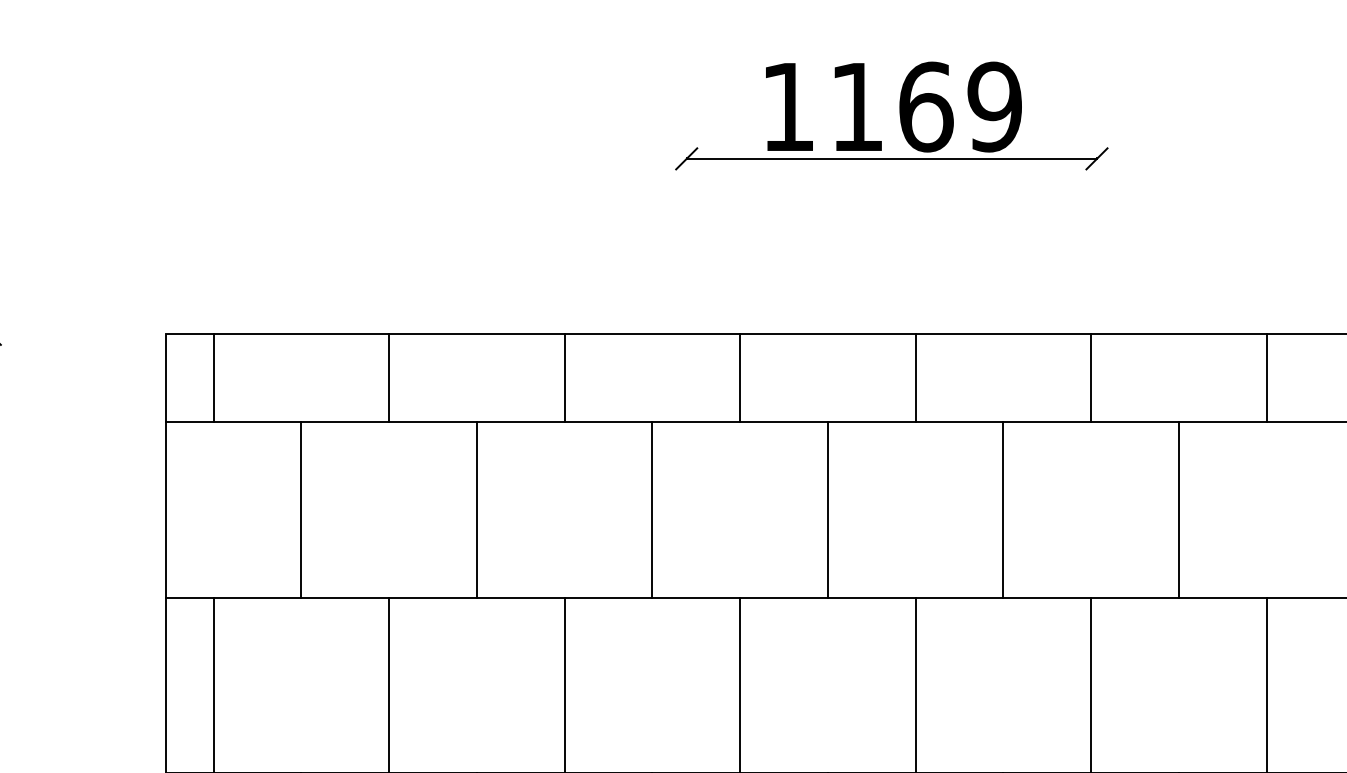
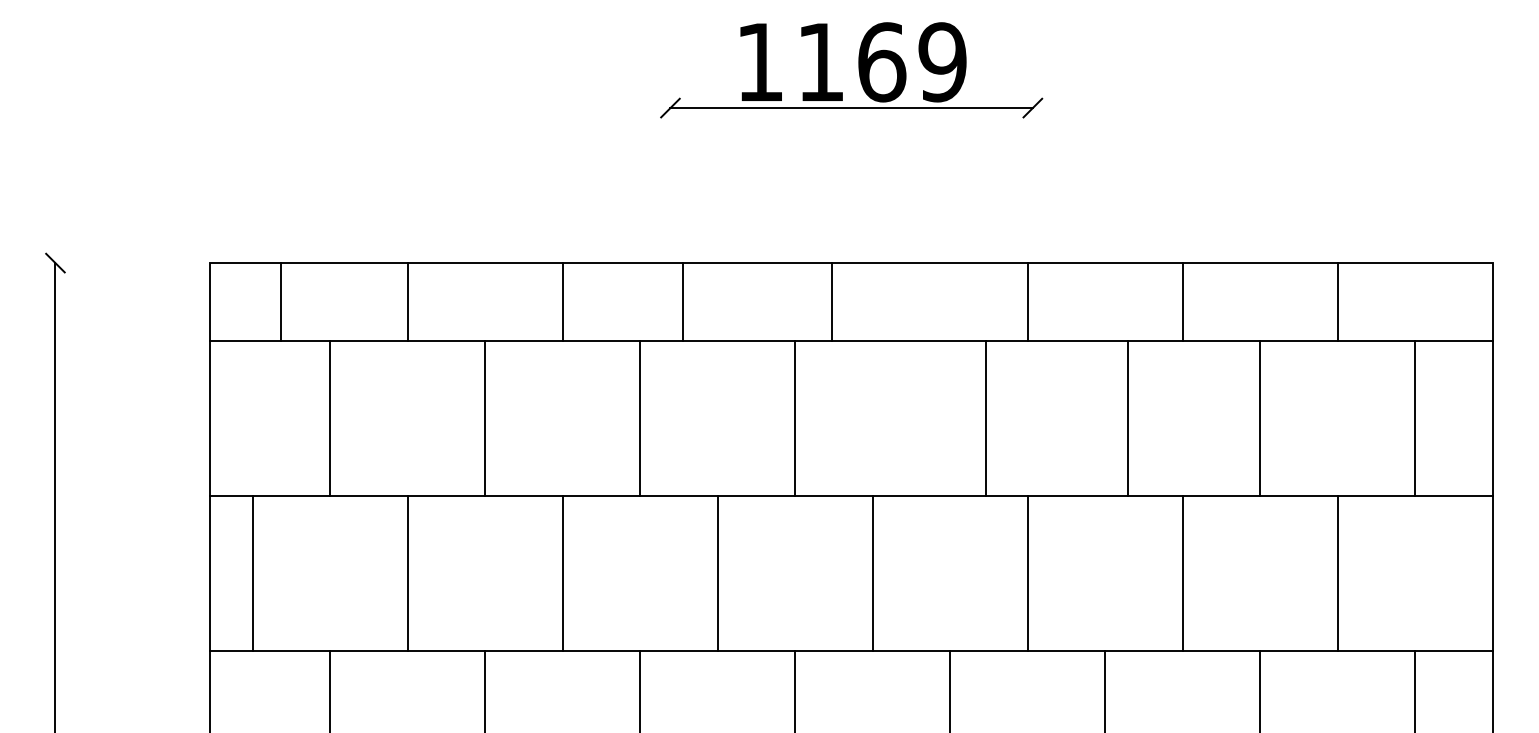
line: (213, 377) -> (280, 301), moved
line: (739, 377) -> (682, 301), moved
line: (915, 377) -> (831, 301), moved
line: (1003, 509) -> (986, 417), moved
line: (1179, 509) -> (1128, 417), moved

